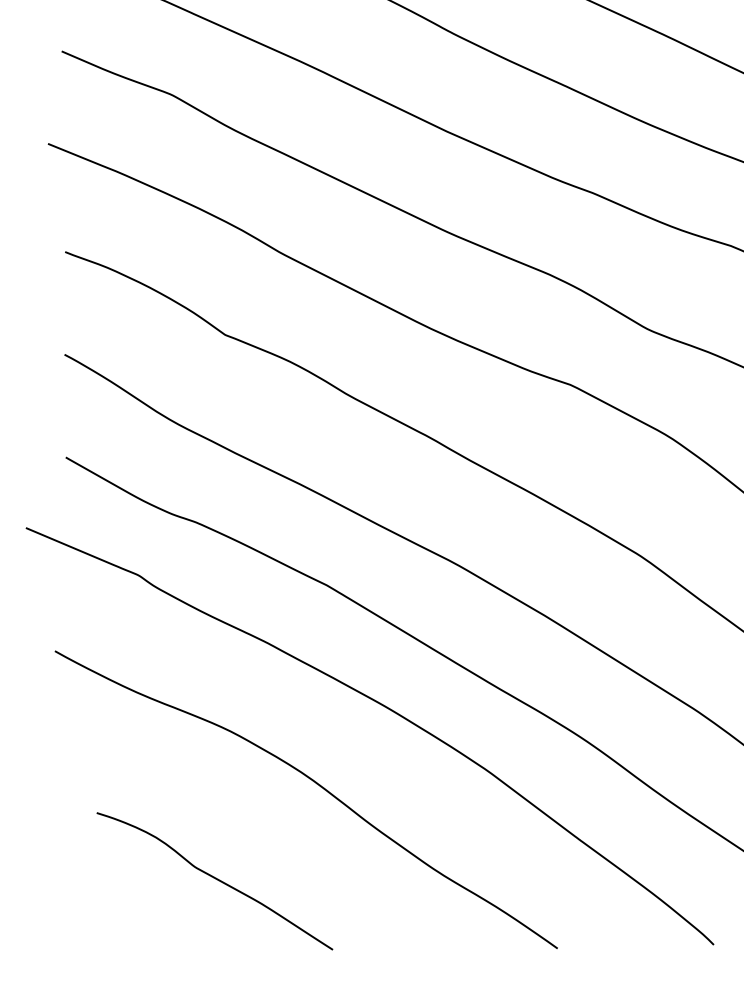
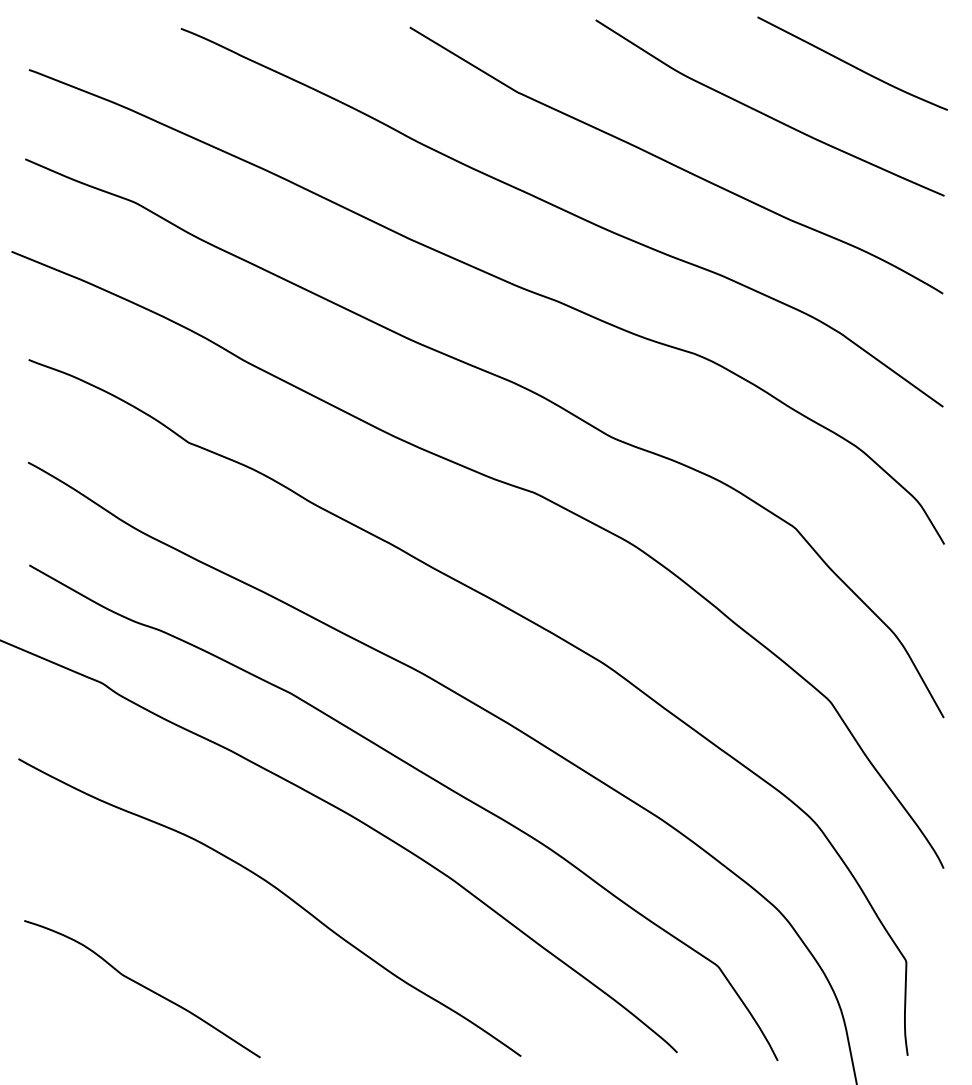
curve: (215, 879) -> (143, 987), moved

